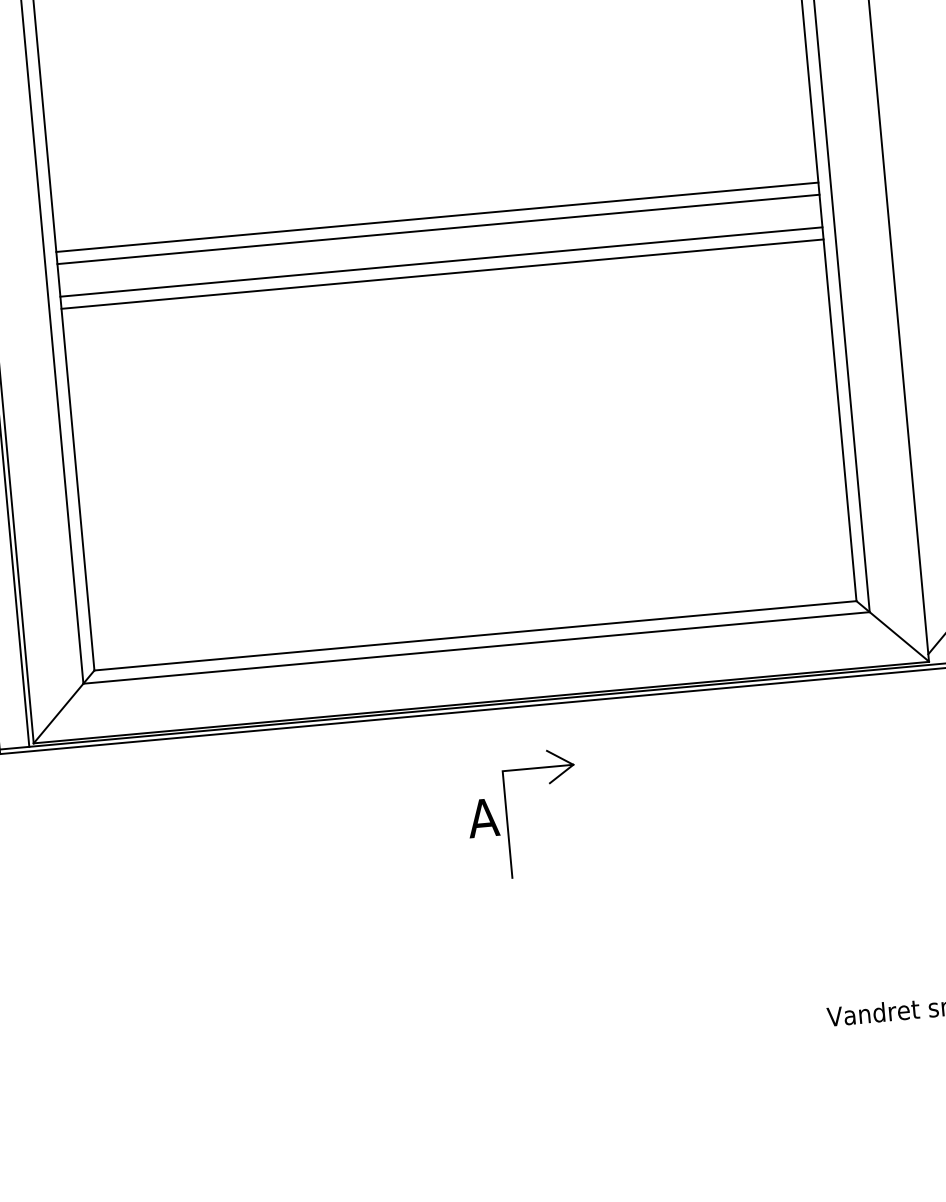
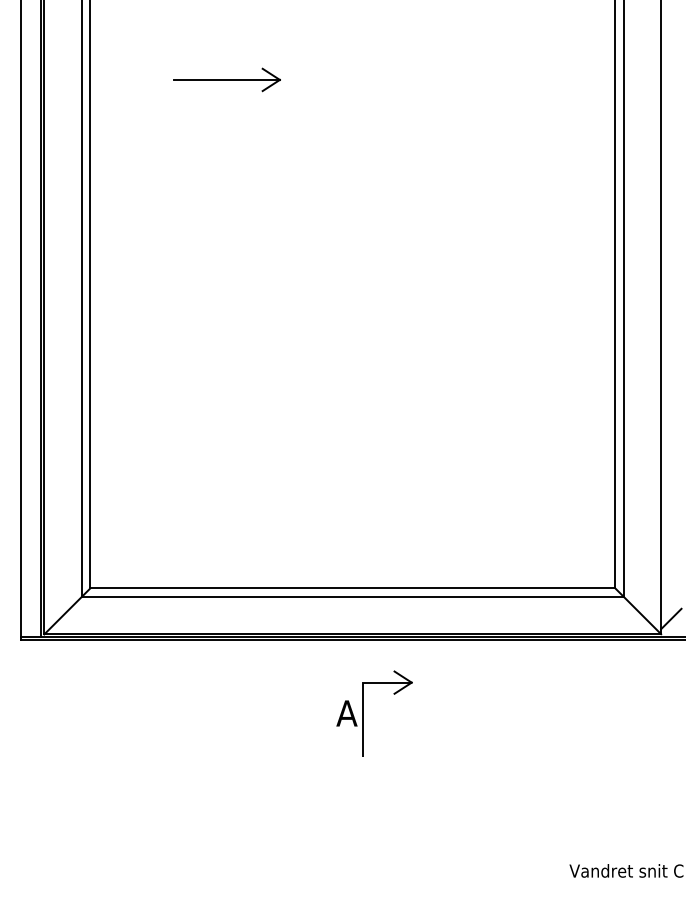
line: (436, 217) -> (352, 300), removed
line: (437, 229) -> (352, 308), removed
line: (440, 261) -> (352, 330), removed
line: (442, 274) -> (352, 339), removed

